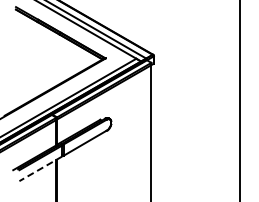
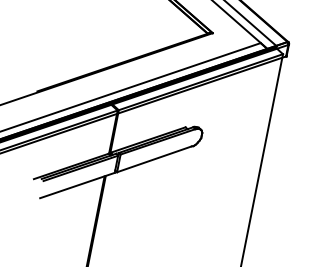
line: (40, 168) -> (77, 184), dashed -> solid

